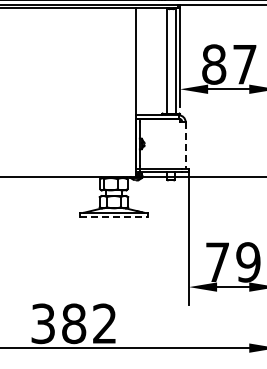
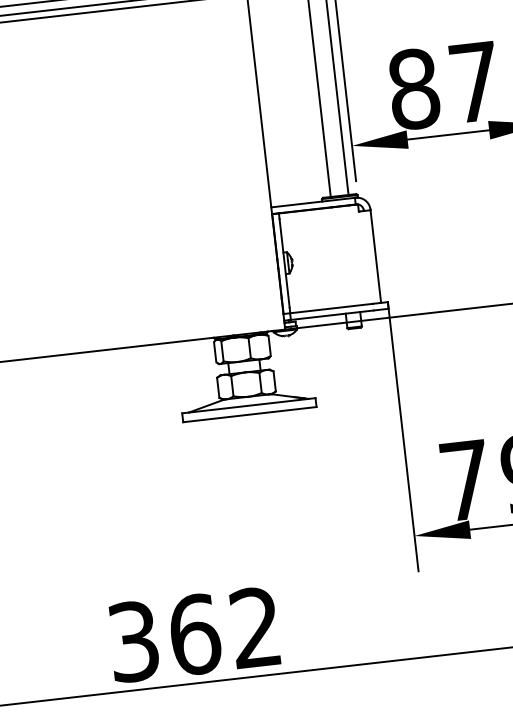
line: (185, 146) -> (375, 258), dashed -> solid
line: (113, 217) -> (249, 415), dashed -> solid
text: (74, 323) -> (195, 634), 382 -> 362

